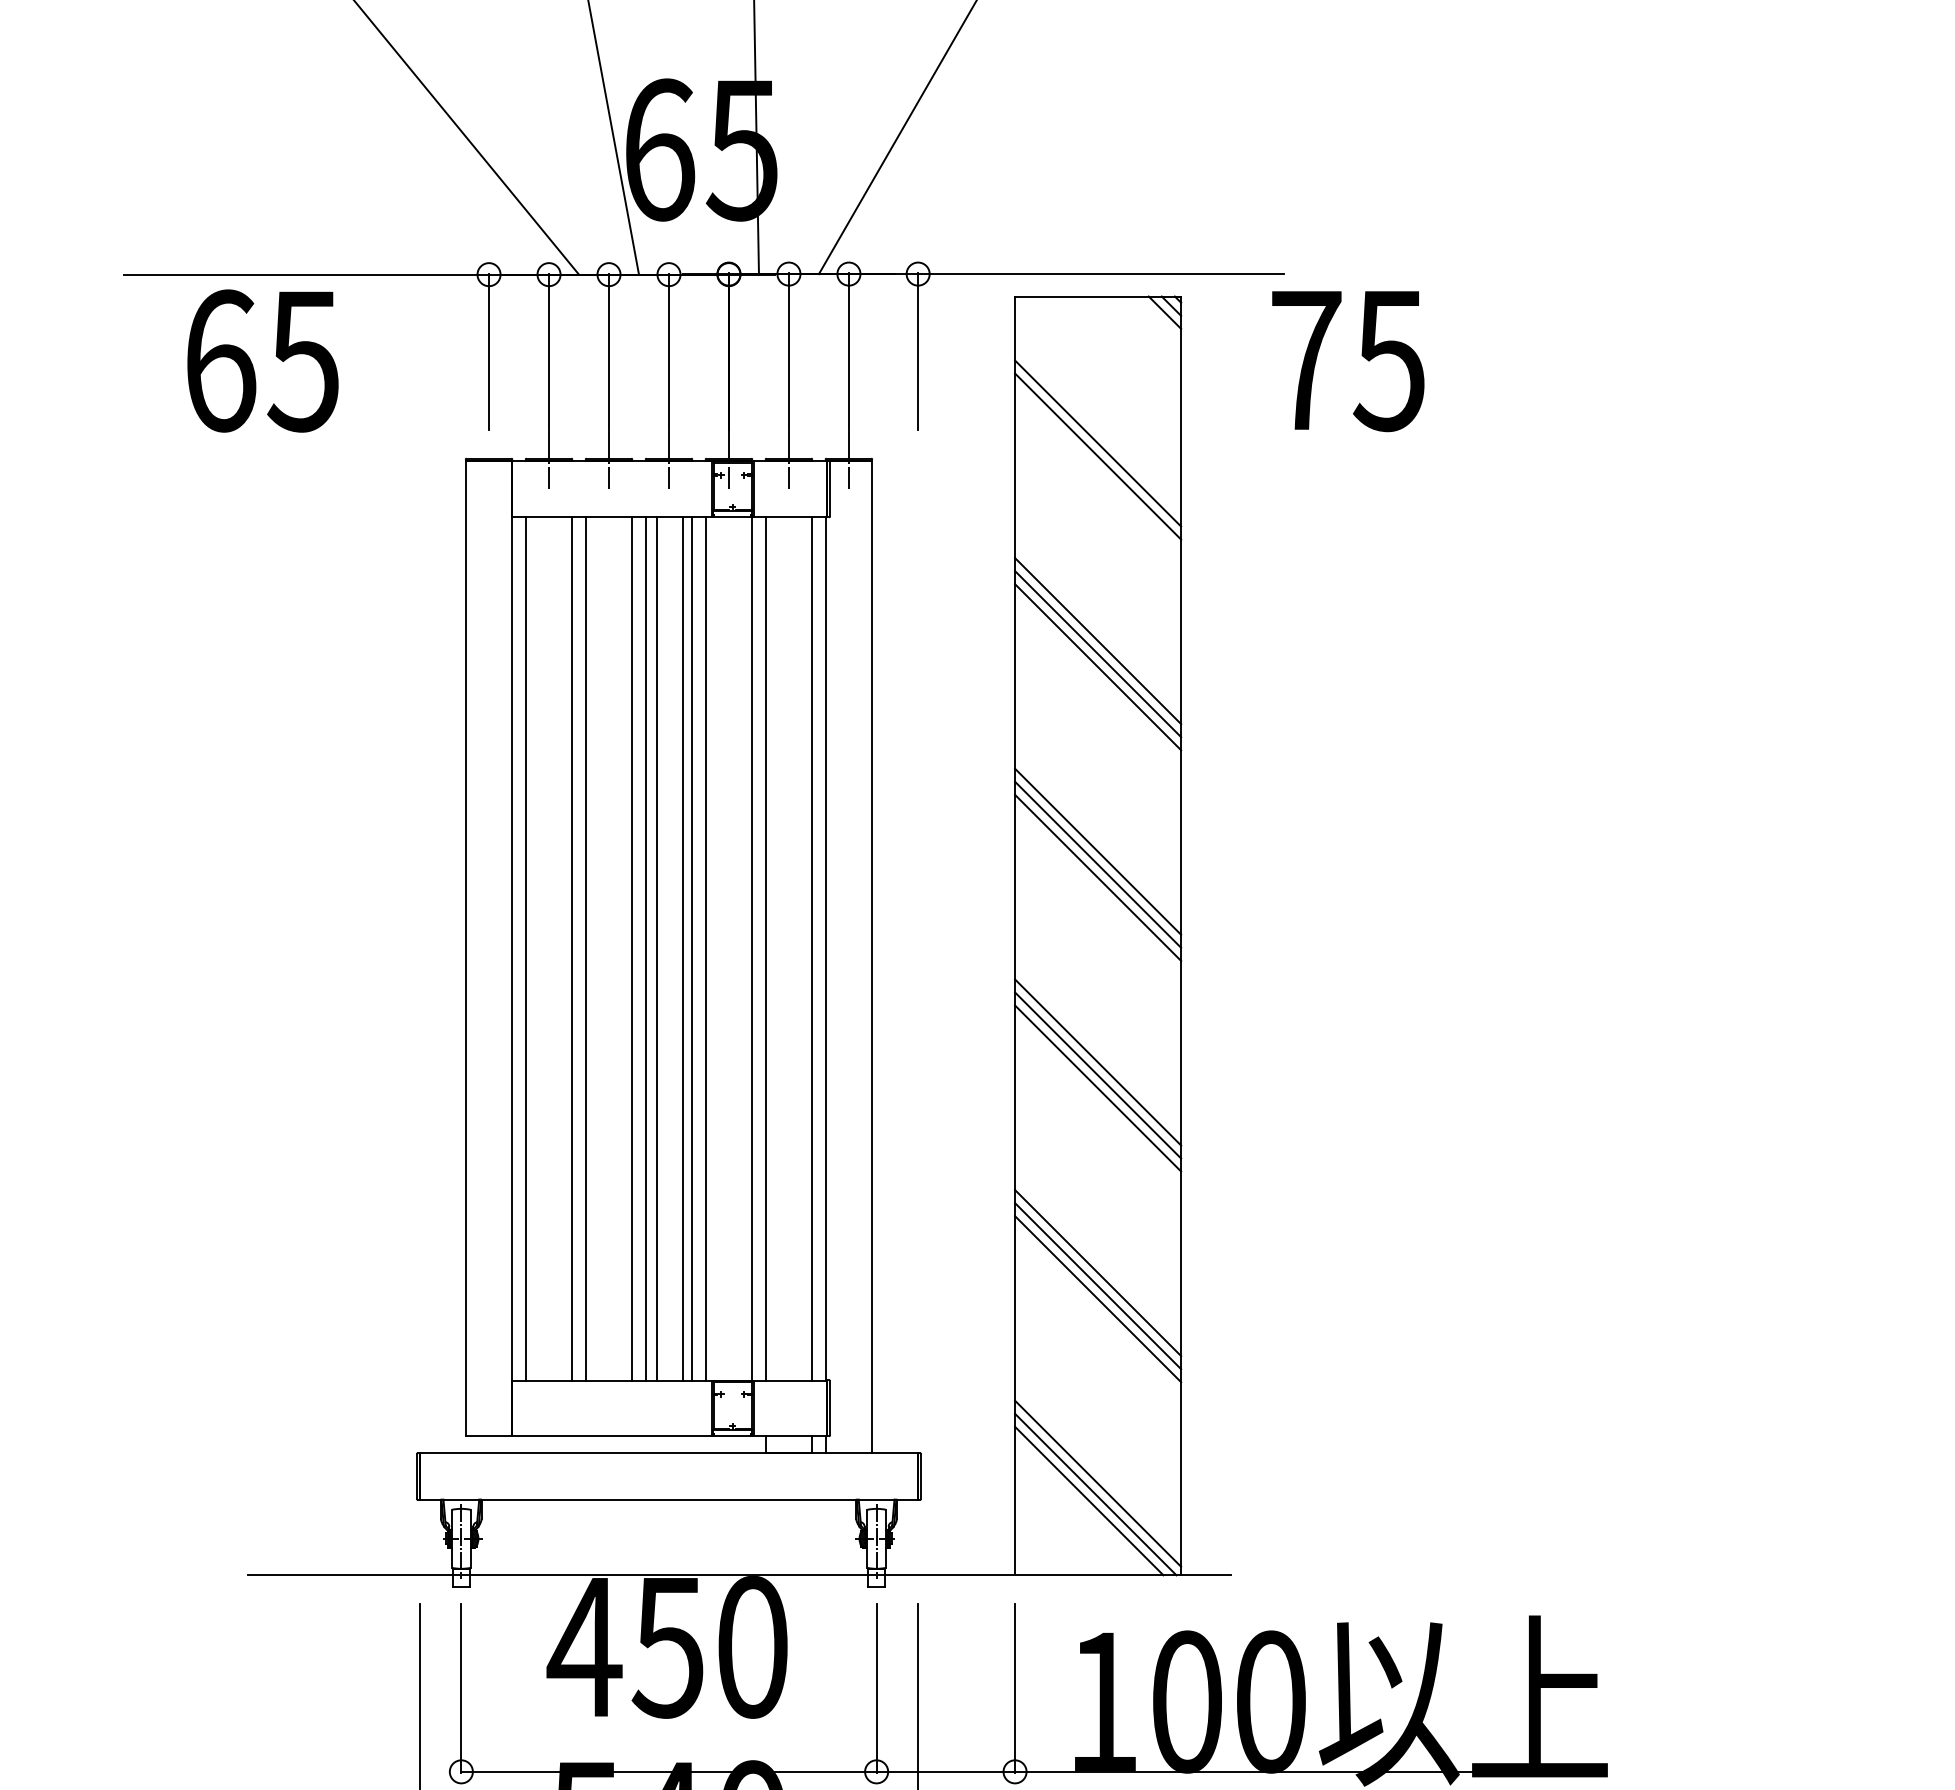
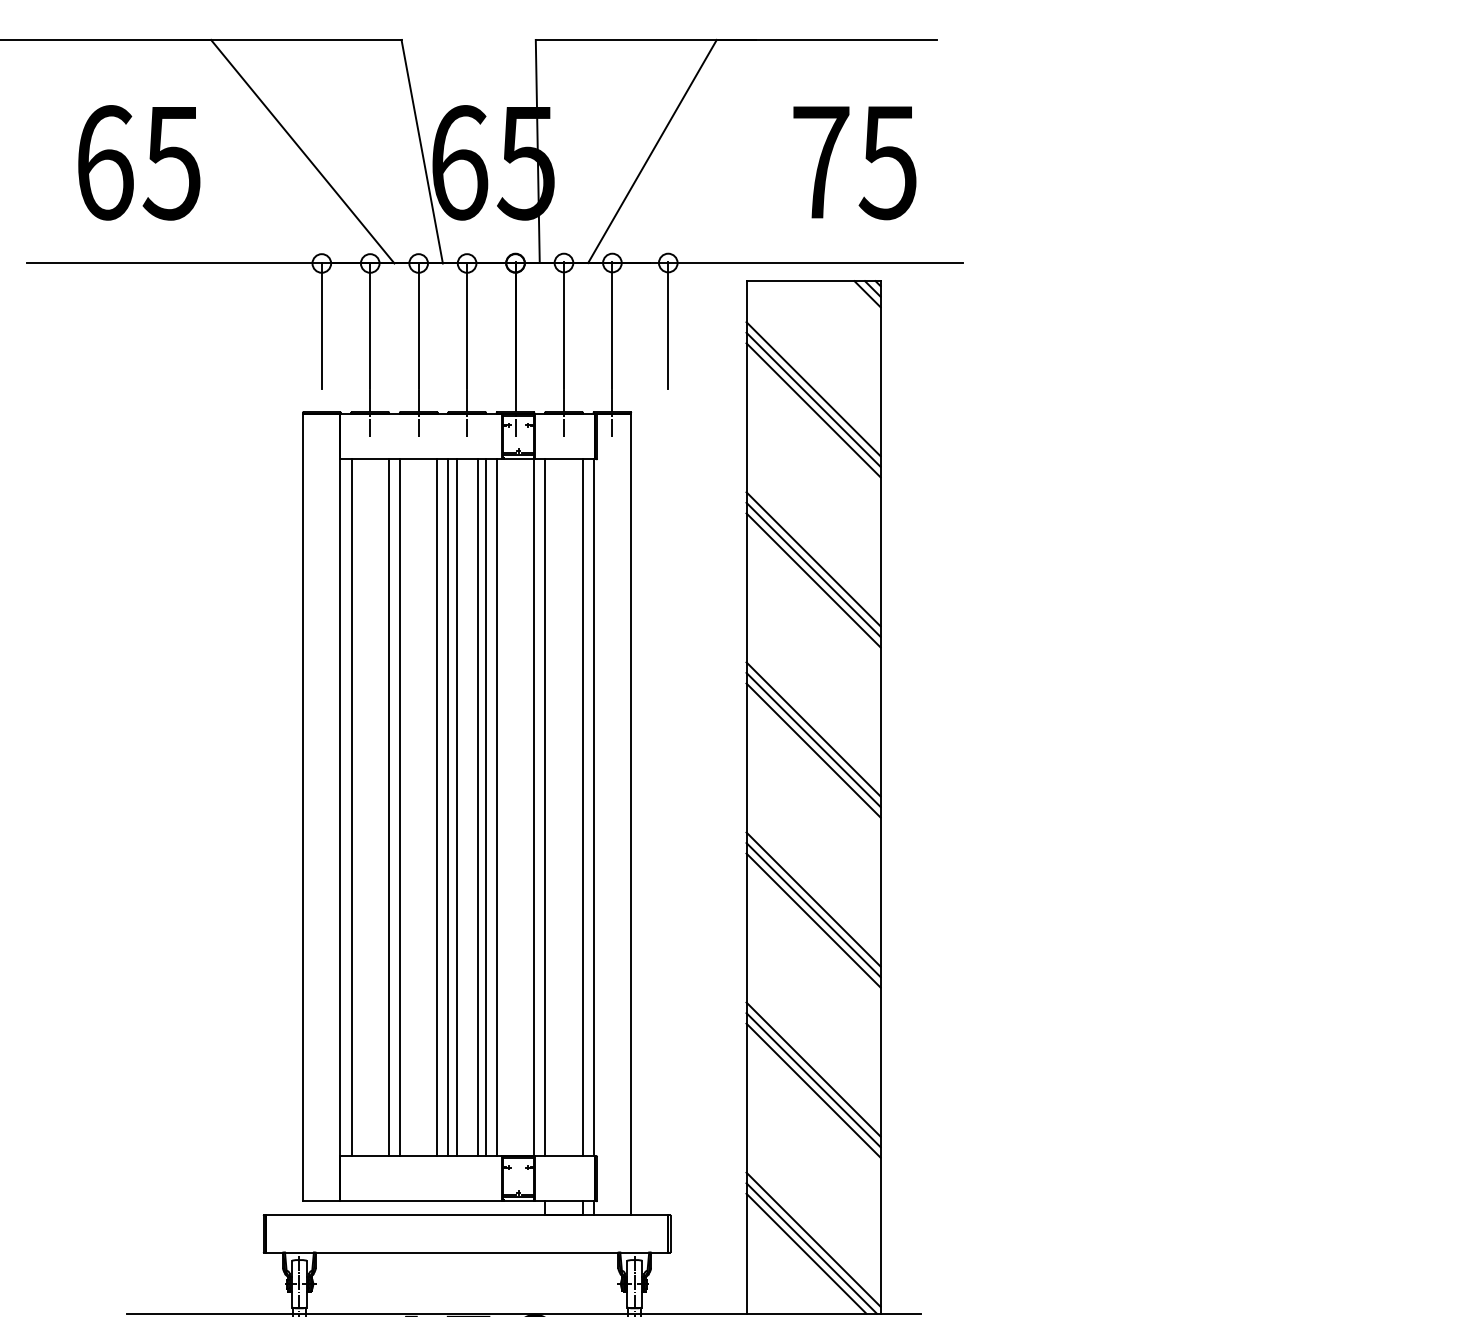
text: (262, 360) -> (138, 162), moved
text: (1348, 361) -> (855, 163), moved
line: (1098, 430) -> (813, 389), added

